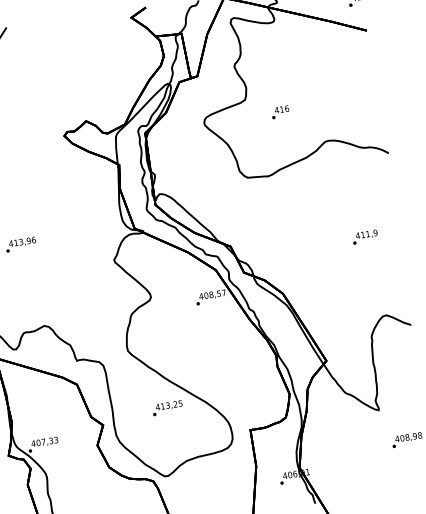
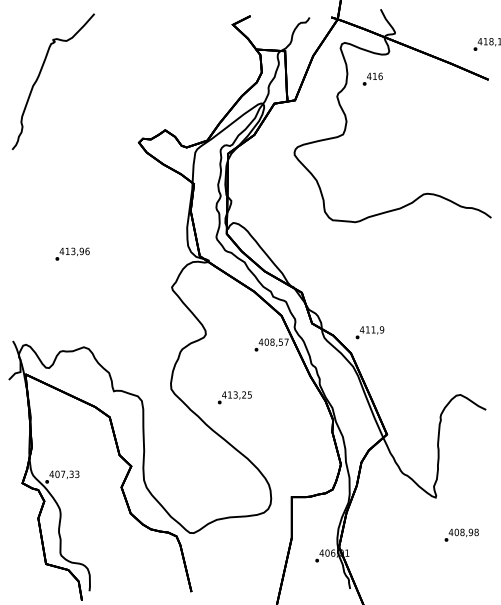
text: (280, 111) -> (372, 78), moved
text: (364, 237) -> (369, 332), moved
text: (167, 408) -> (234, 397), moved

